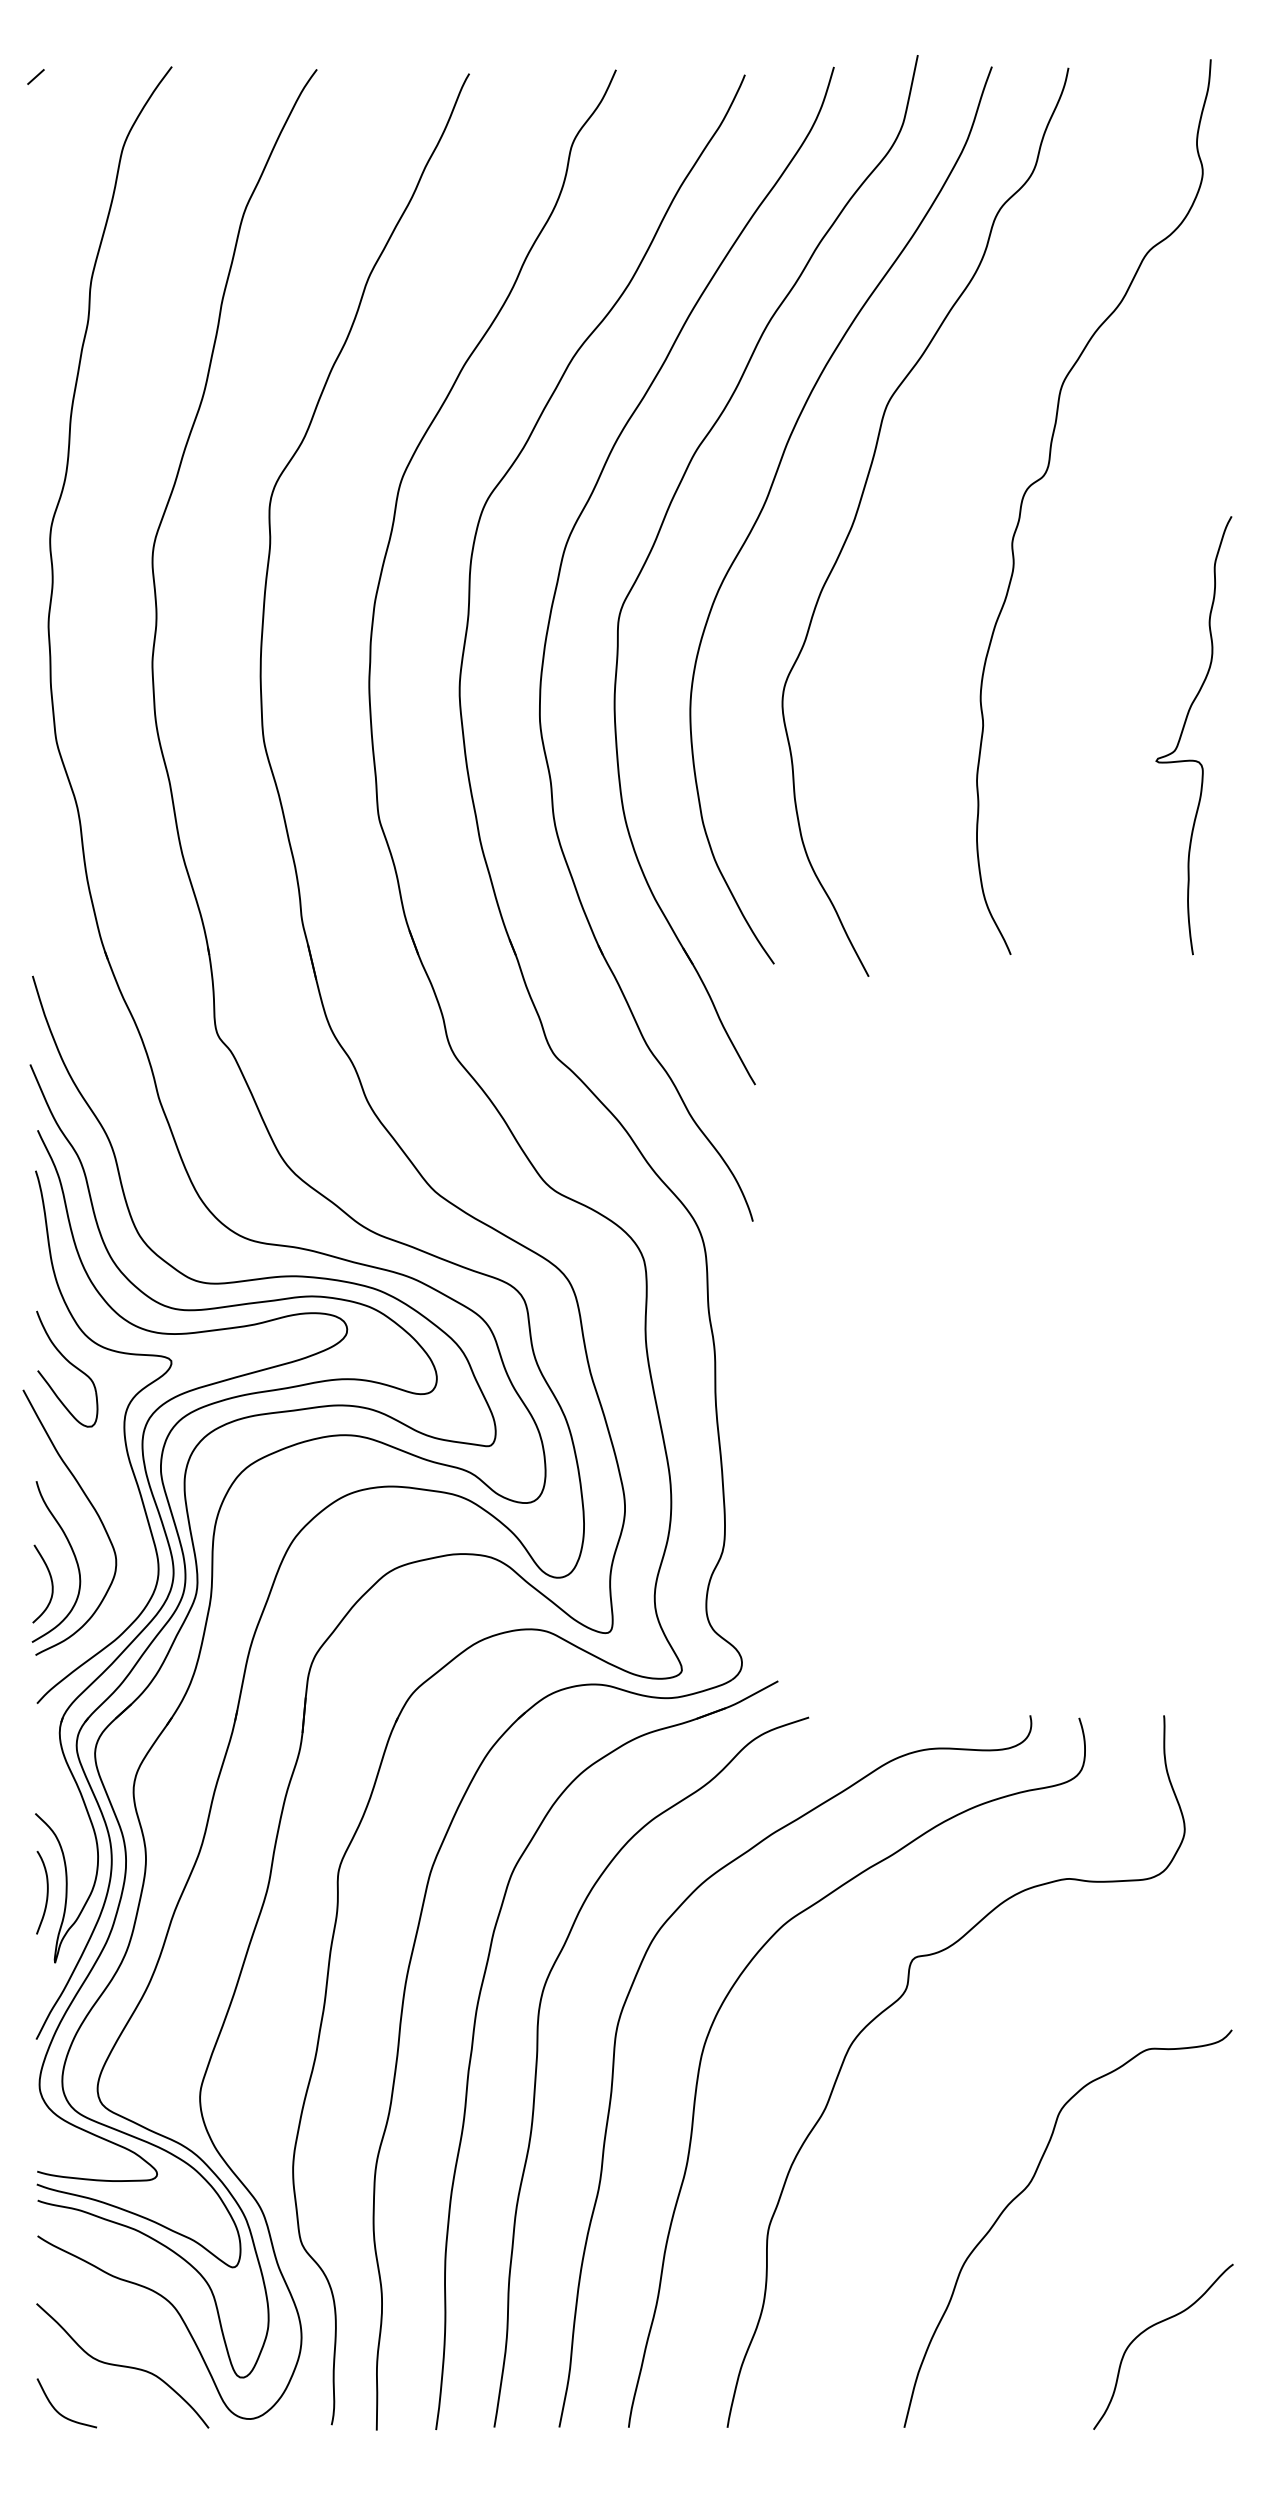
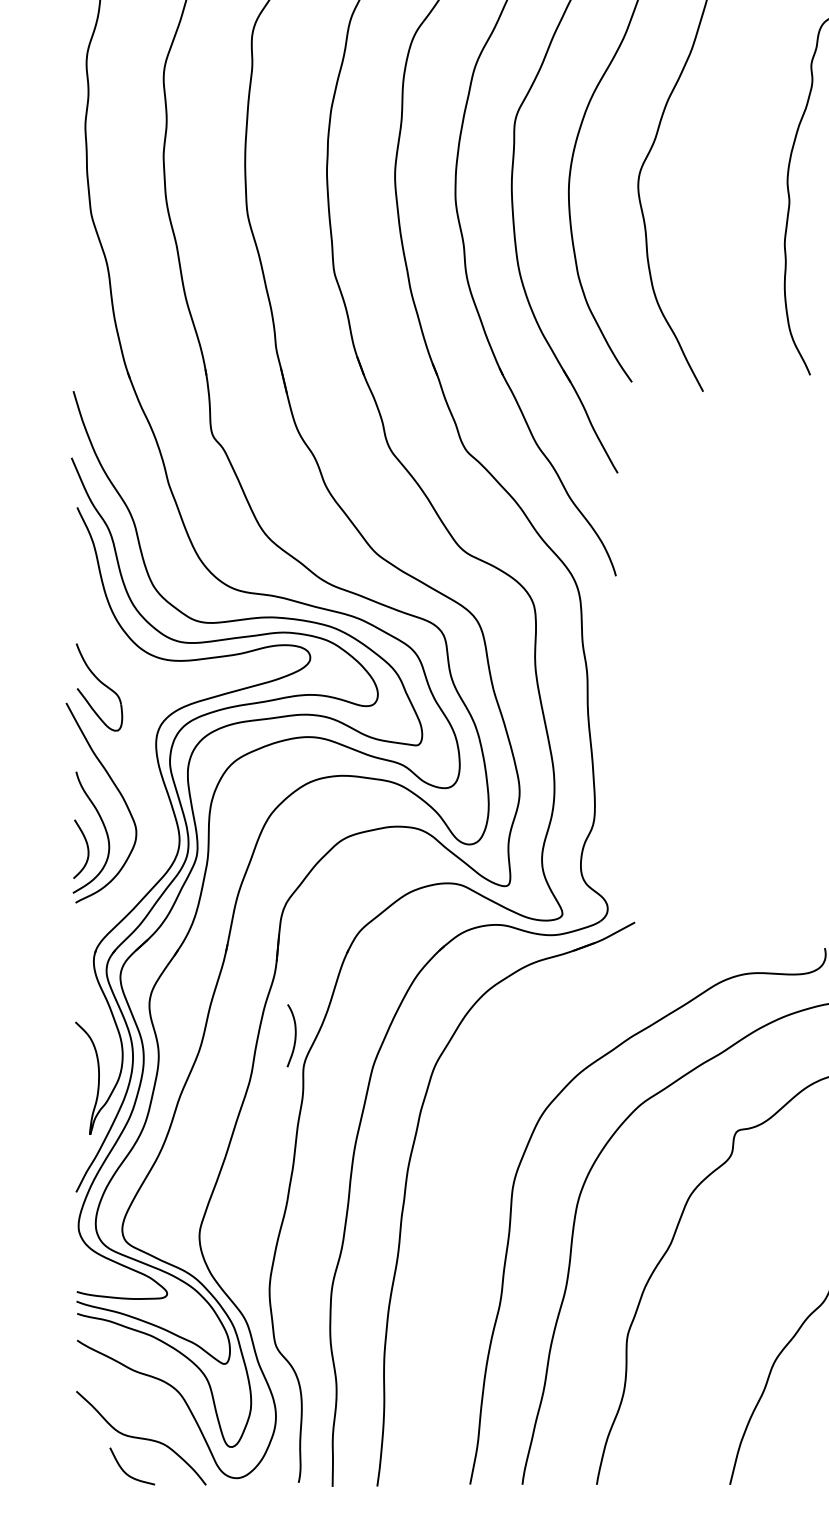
curve: (123, 1435) -> (141, 737), removed
curve: (46, 1892) -> (294, 1035), moved
curve: (537, 2068) -> (453, 1214), removed
curve: (58, 2411) -> (126, 1472), moved

